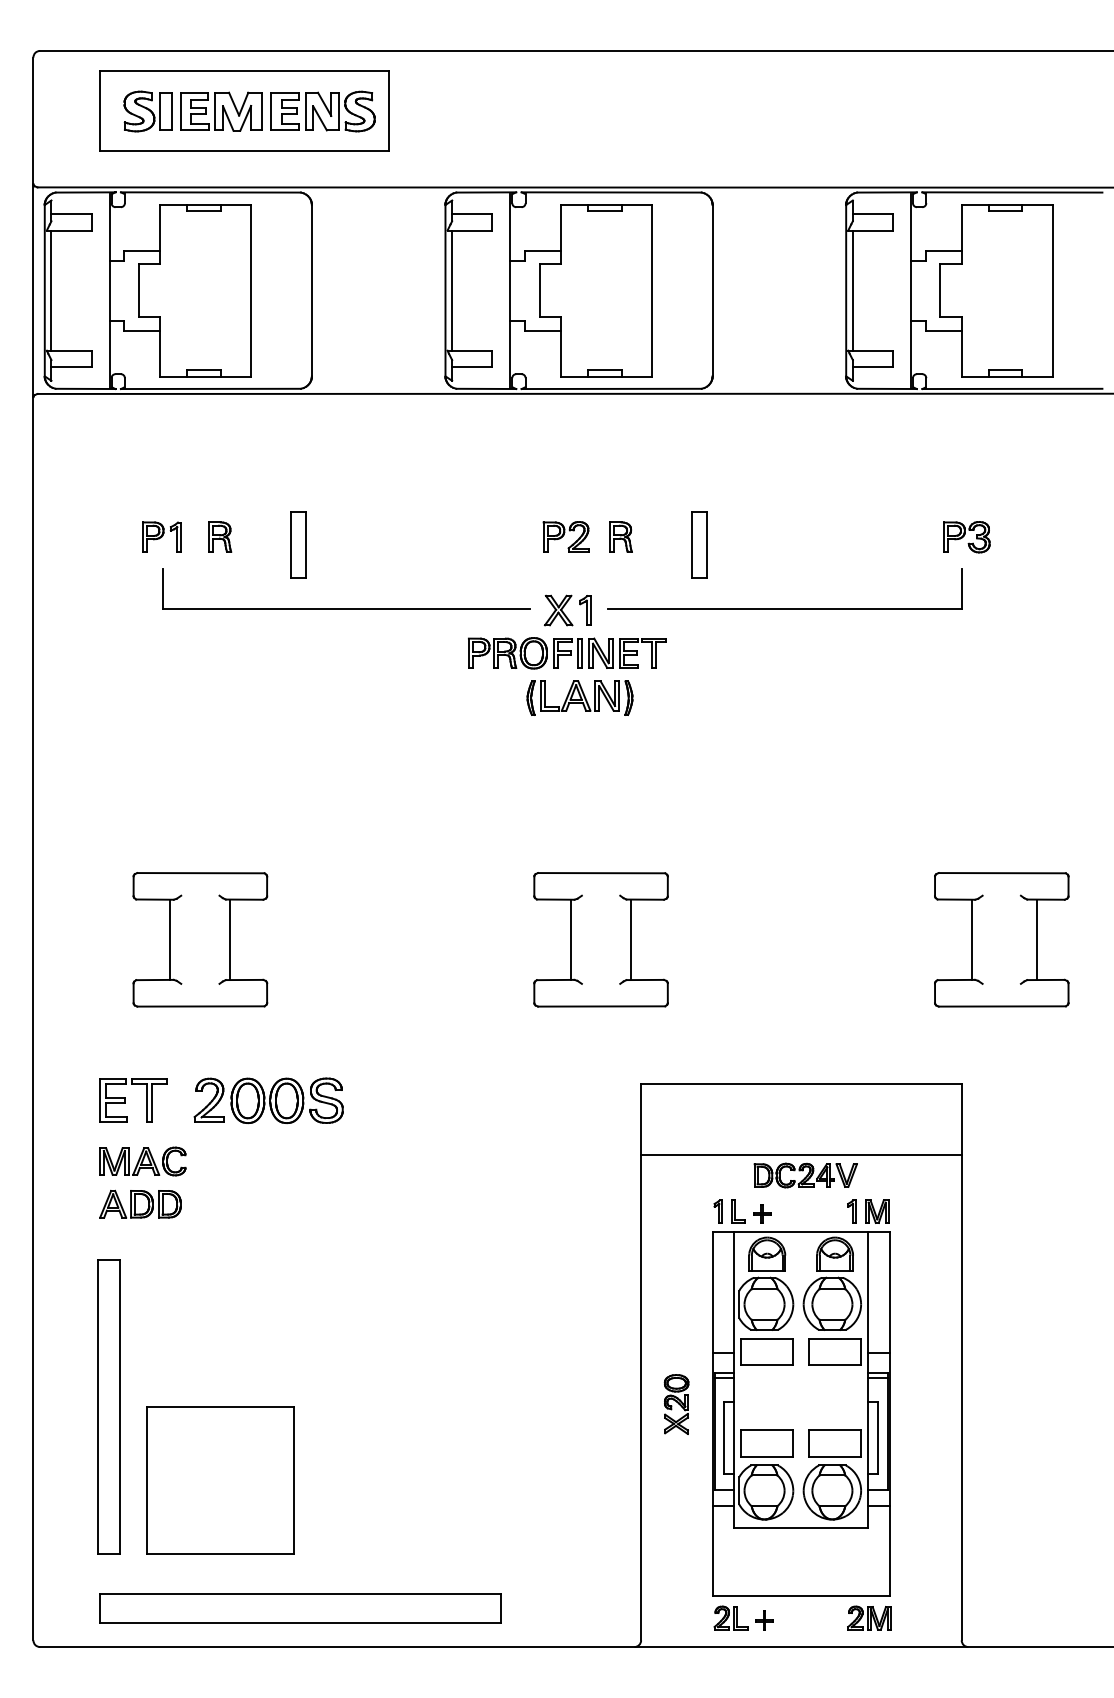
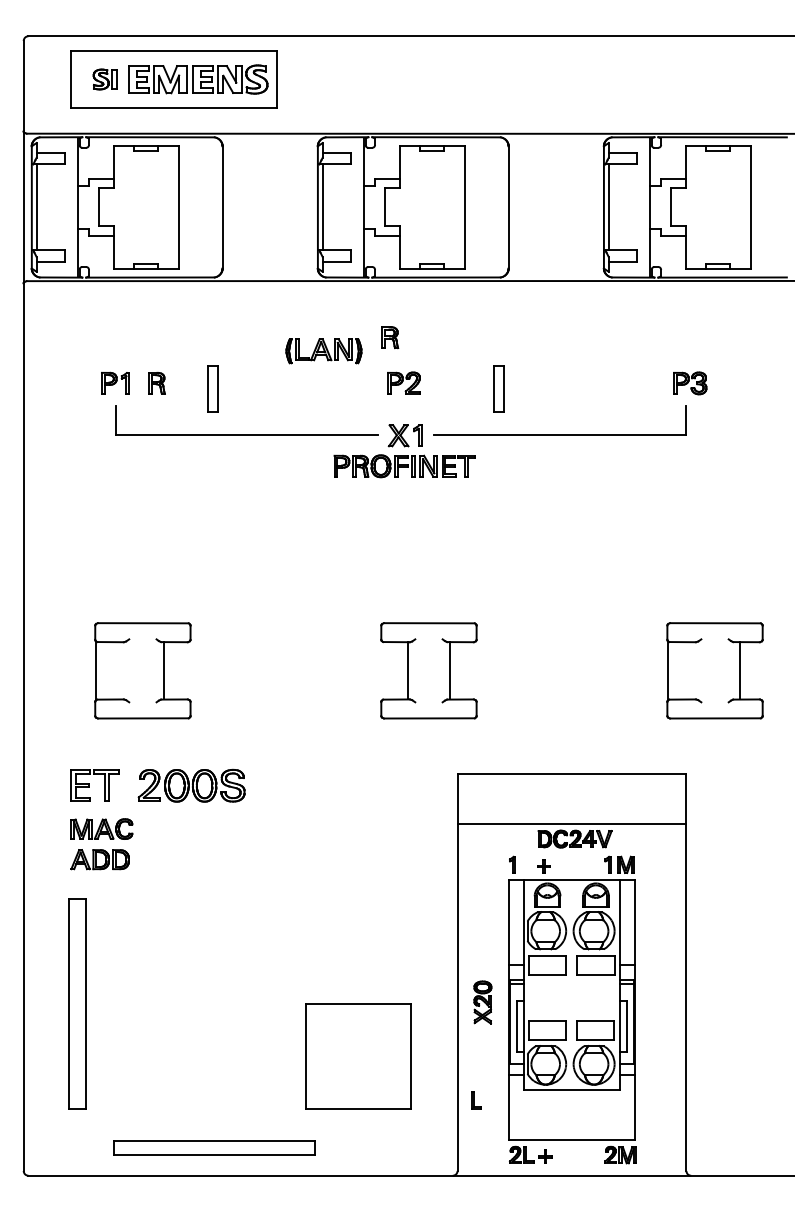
part: (147, 111) -> (105, 79), size x0.7
part: (620, 536) -> (390, 337), moved
part: (579, 697) -> (323, 350), moved
line: (170, 939) -> (95, 670), moved
line: (971, 939) -> (667, 670), moved
part: (738, 1211) -> (476, 1100), moved
part: (220, 1480) -> (358, 1056), moved
part: (300, 1608) -> (214, 1148), size x0.7

